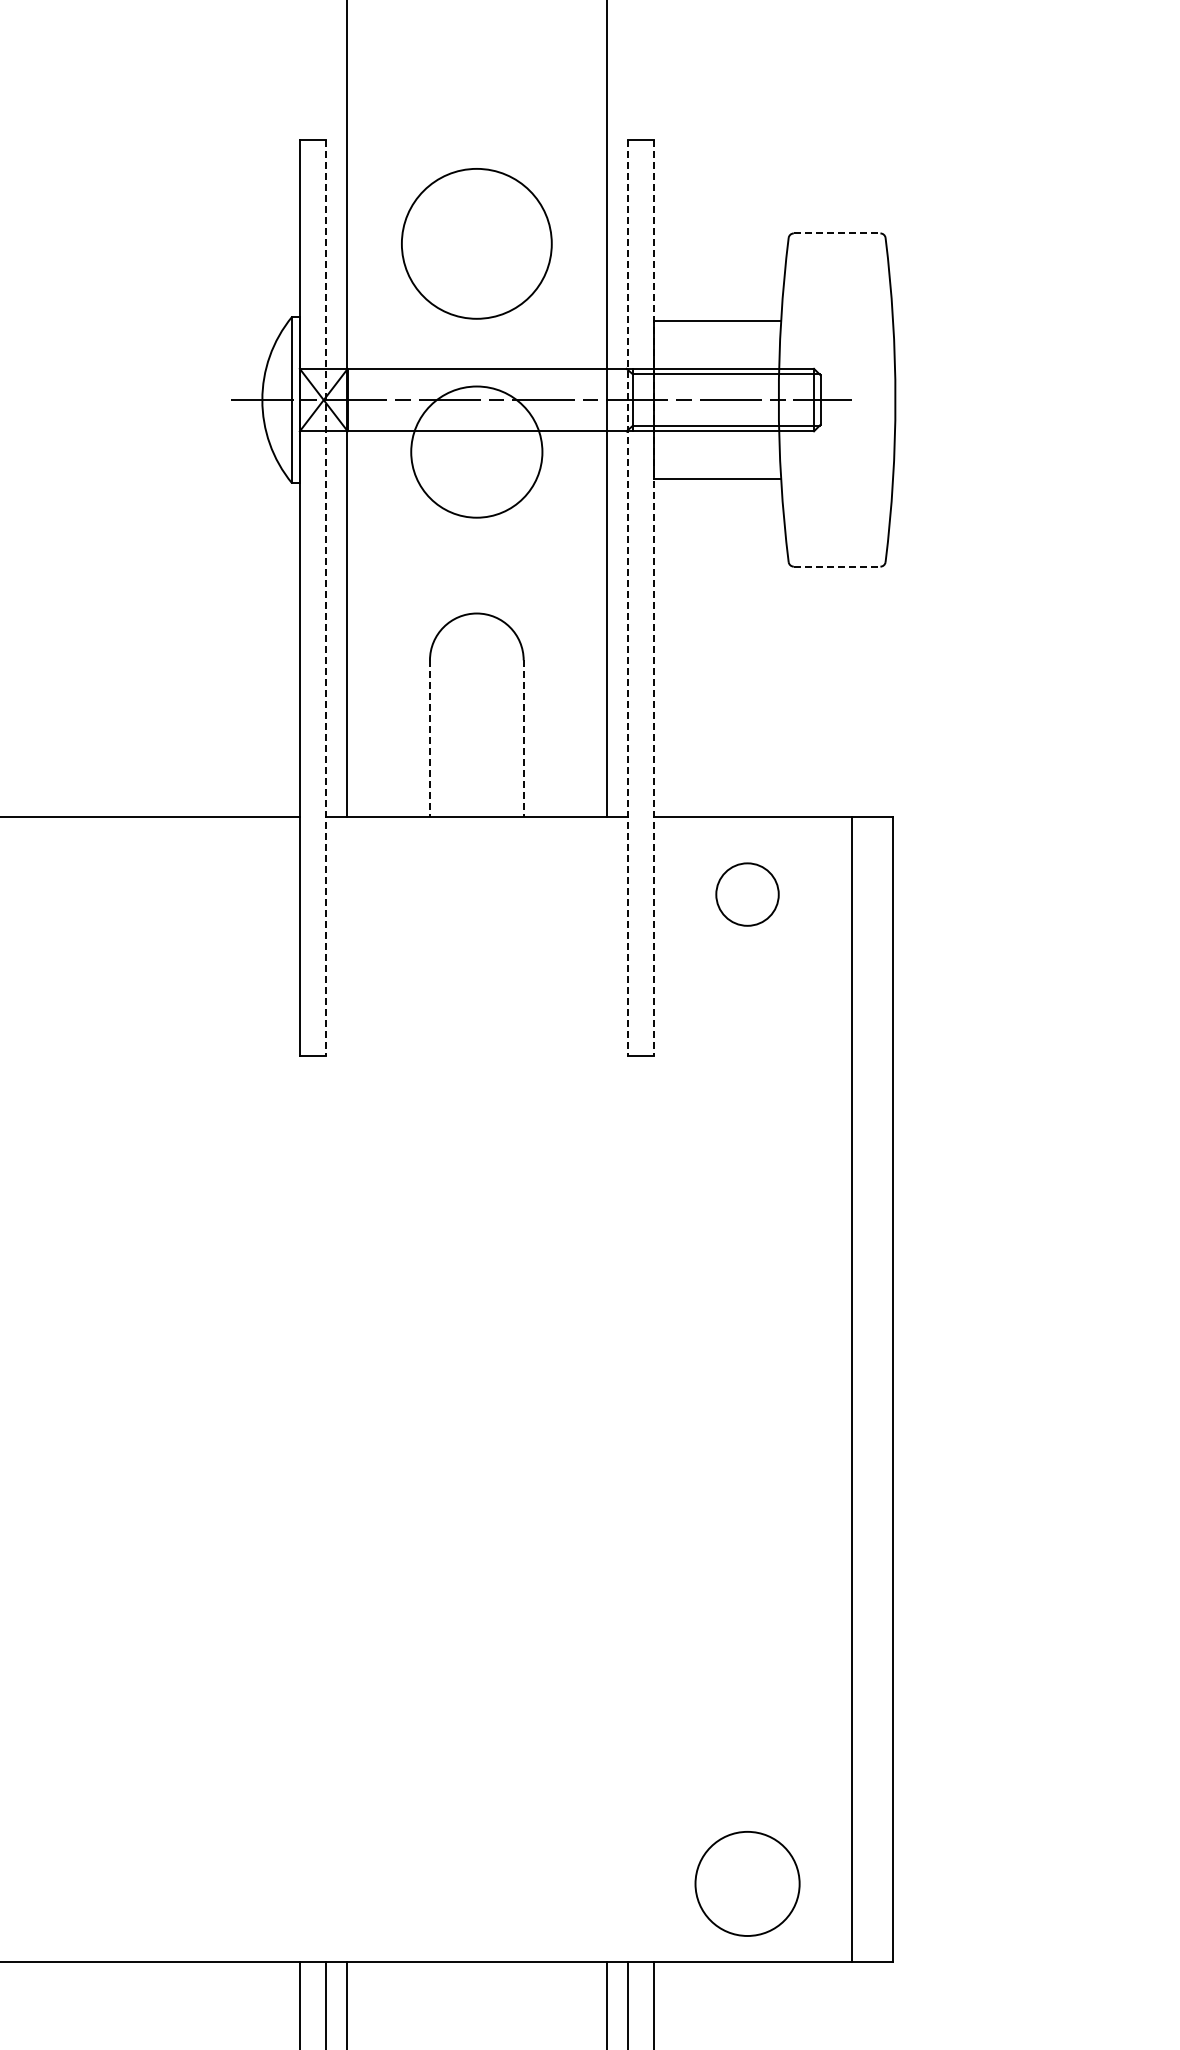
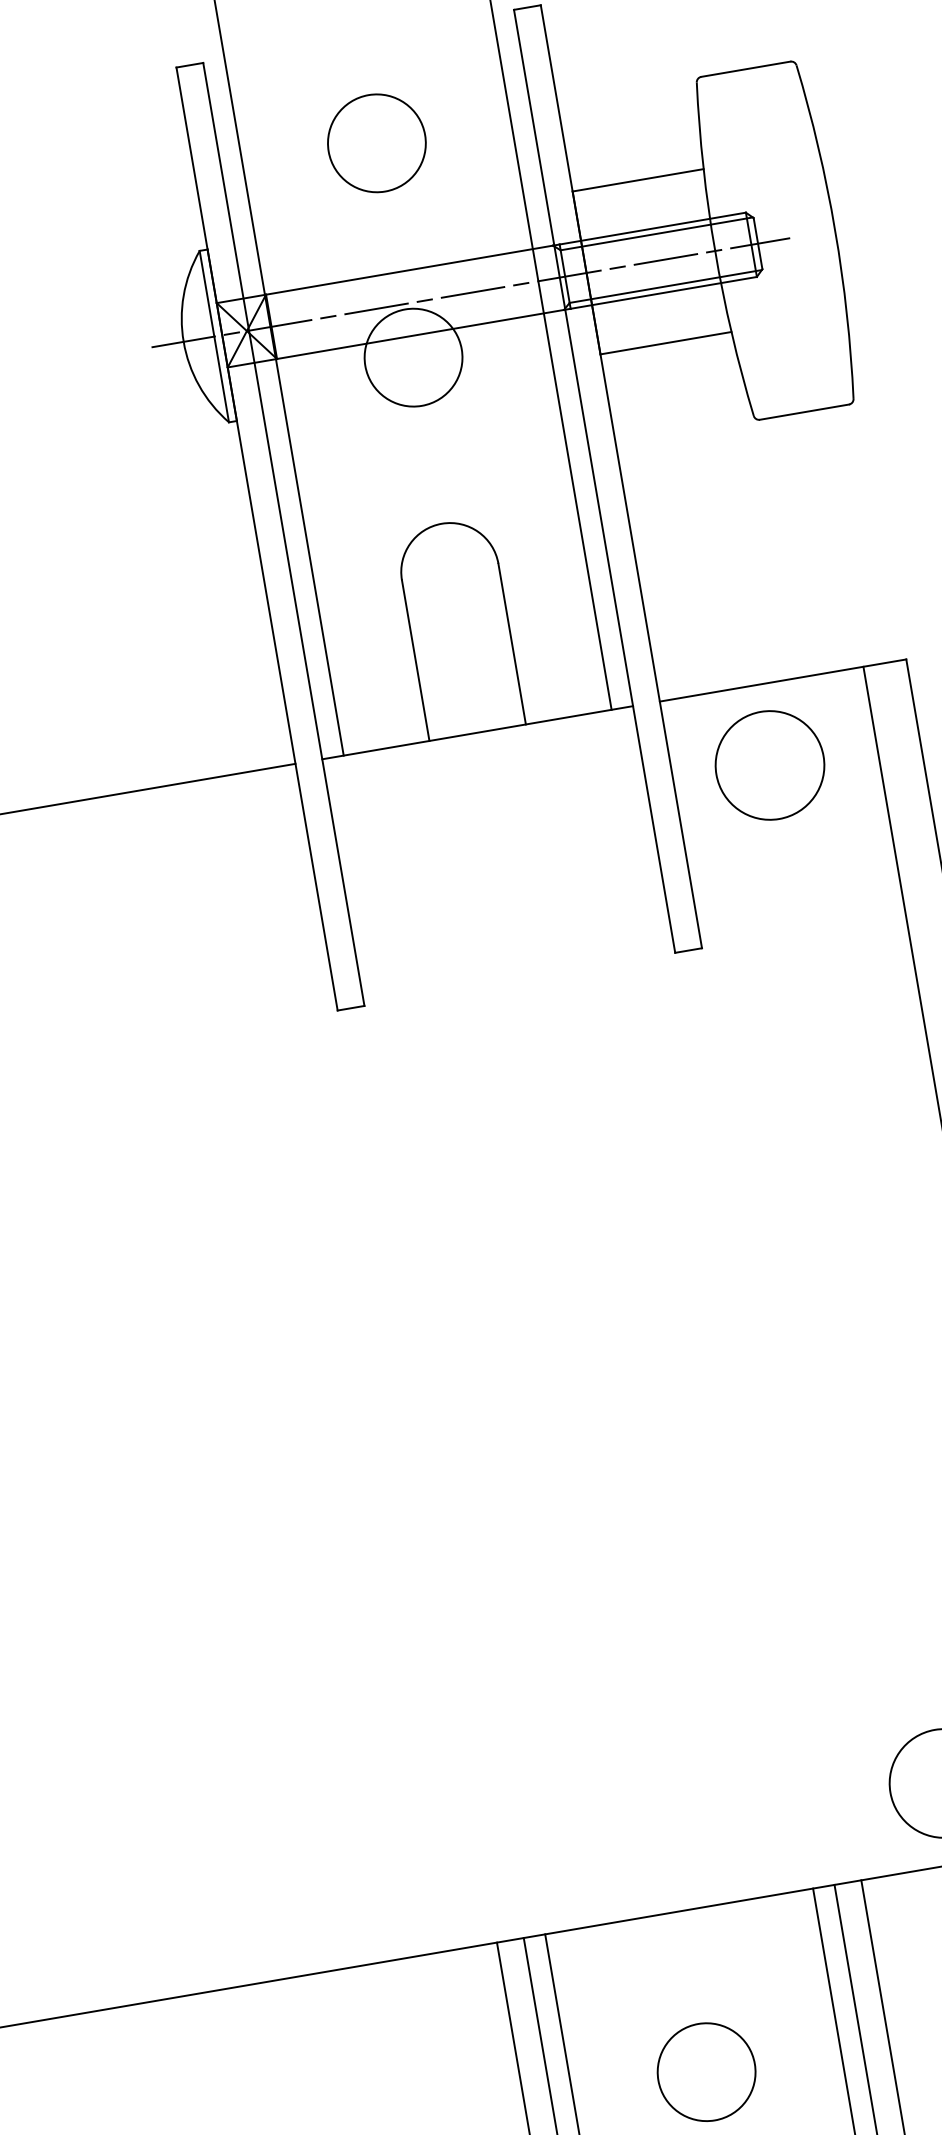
line: (837, 233) -> (746, 69), dashed -> solid
circle: (476, 243) -> (376, 143), size x0.62
circle: (476, 451) -> (413, 357), size x0.71
line: (837, 566) -> (804, 411), dashed -> solid
line: (325, 598) -> (283, 534), dashed -> solid
line: (627, 598) -> (594, 481), dashed -> solid
line: (653, 598) -> (621, 477), dashed -> solid
line: (429, 738) -> (415, 660), dashed -> solid
line: (523, 738) -> (511, 644), dashed -> solid
circle: (747, 894) -> (769, 765), size x1.67

